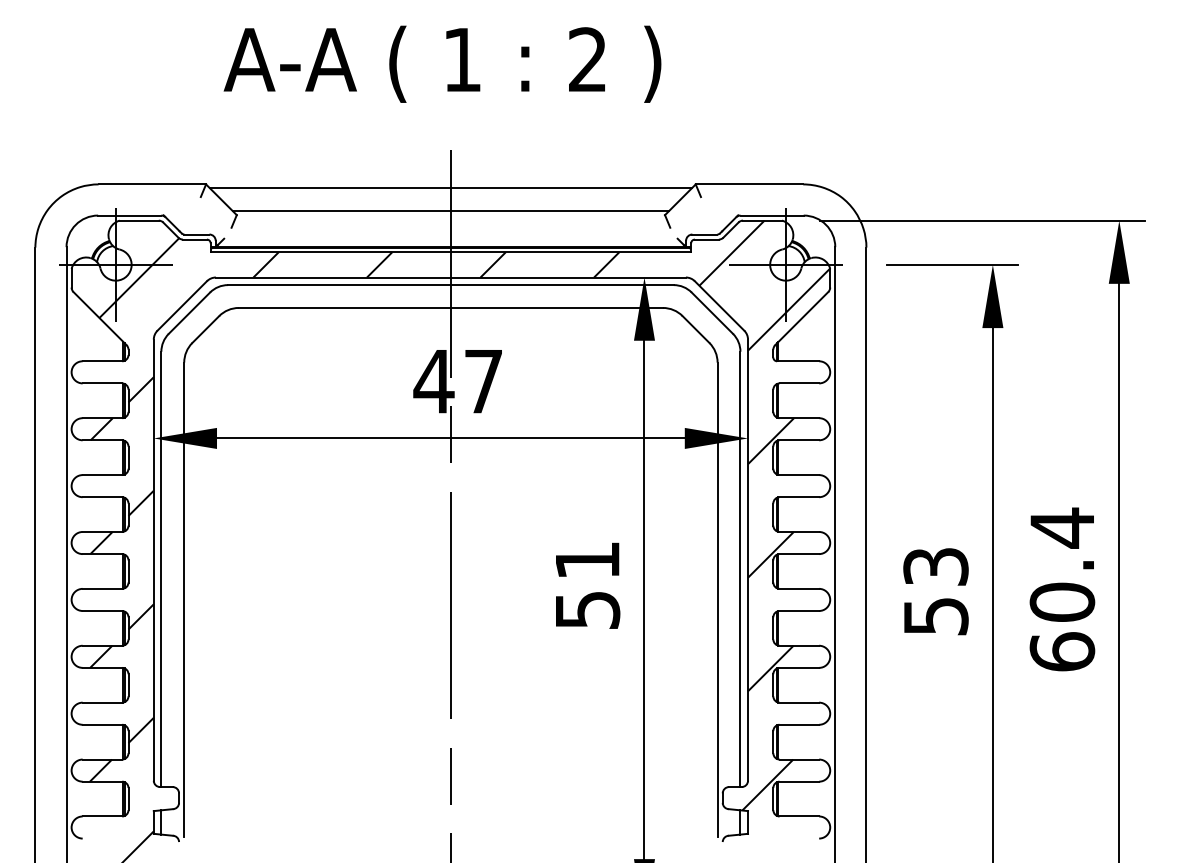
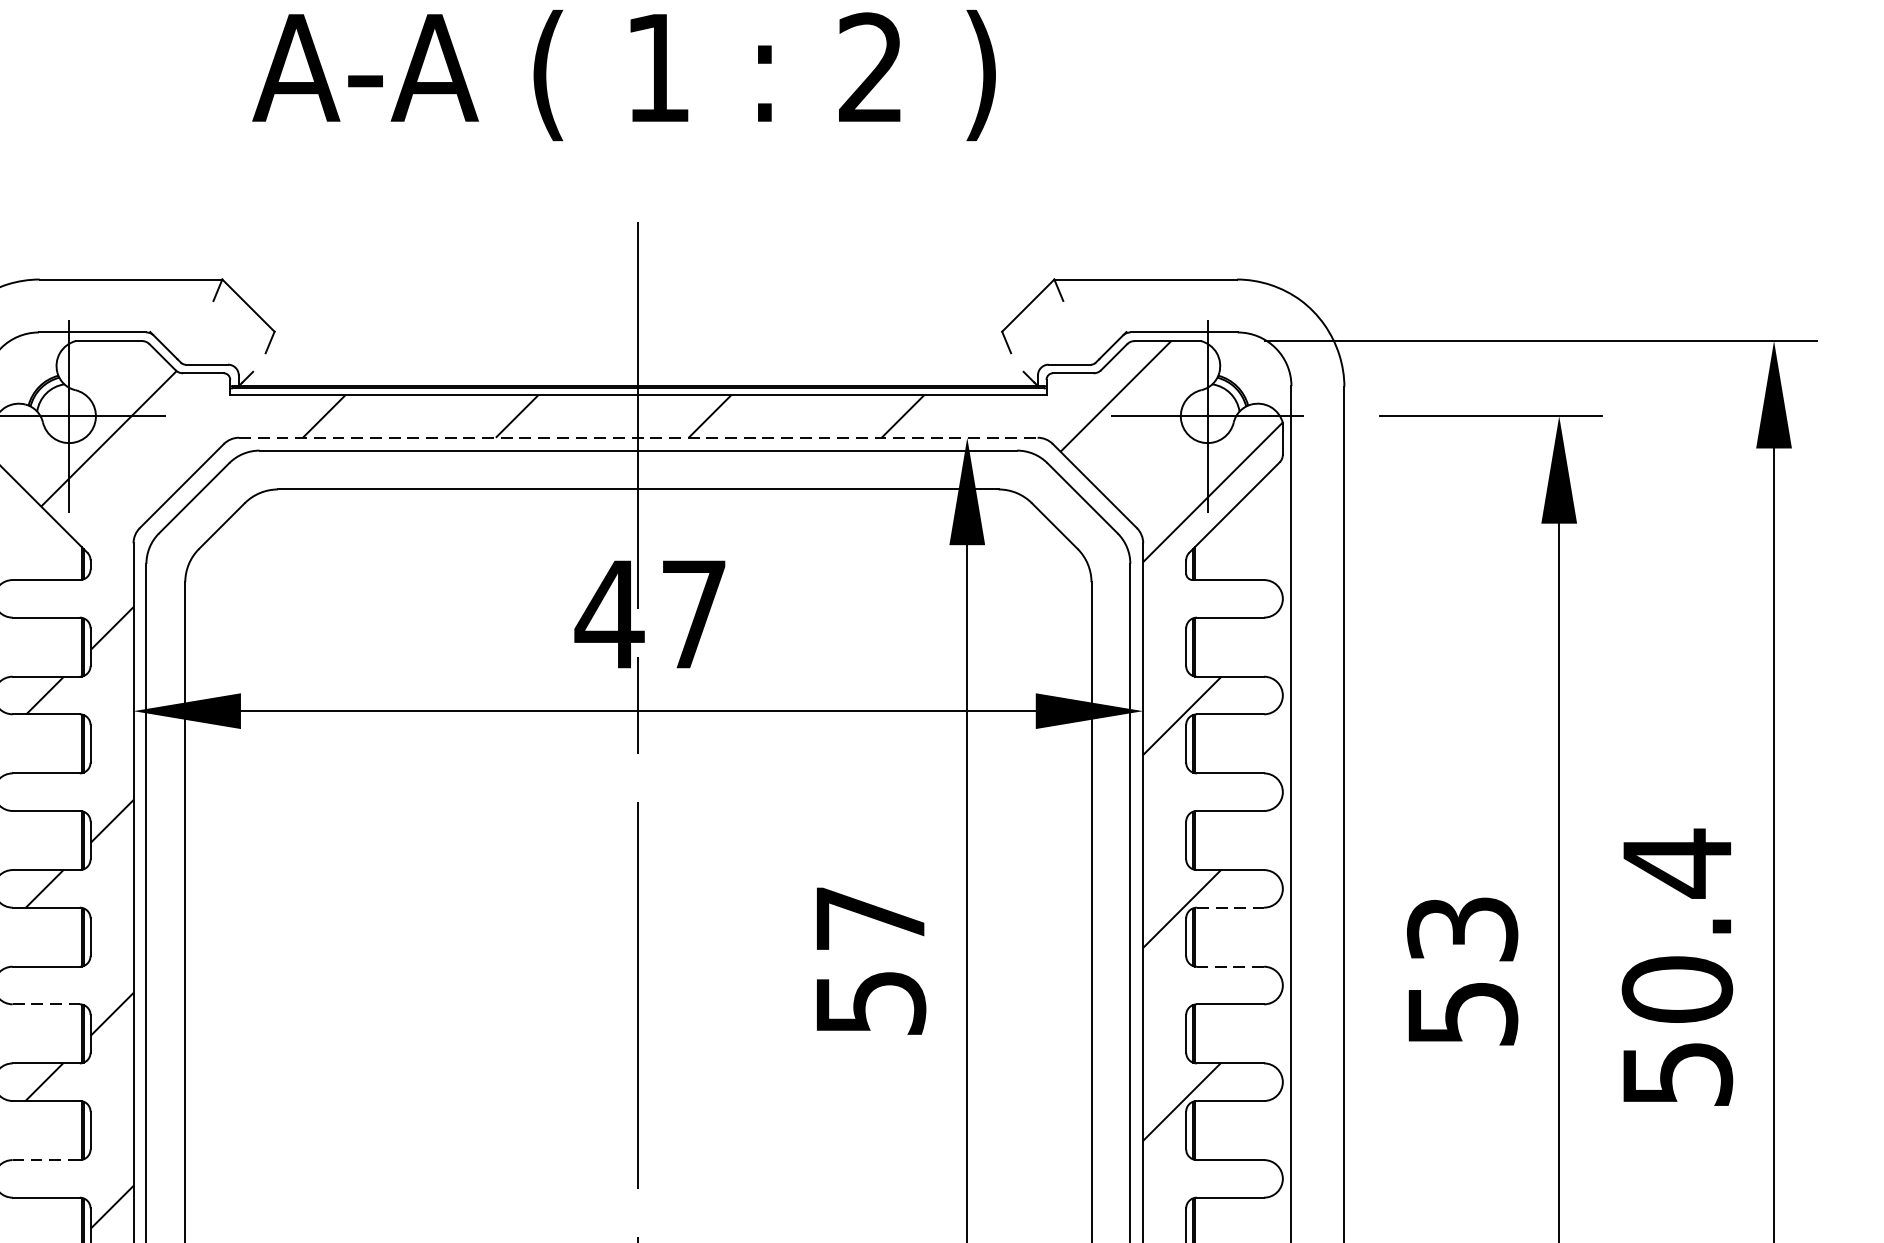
line: (450, 188) -> (637, 286), removed
line: (450, 211) -> (637, 325), removed
line: (450, 277) -> (637, 437), solid -> dashed
line: (799, 554) -> (1230, 908), solid -> dashed
text: (587, 560) -> (870, 918), 51 -> 57
line: (799, 588) -> (1230, 966), solid -> dashed
line: (102, 610) -> (46, 1003), solid -> dashed
text: (1062, 651) -> (1677, 1073), 60.4 -> 50.4
line: (102, 702) -> (46, 1159), solid -> dashed

